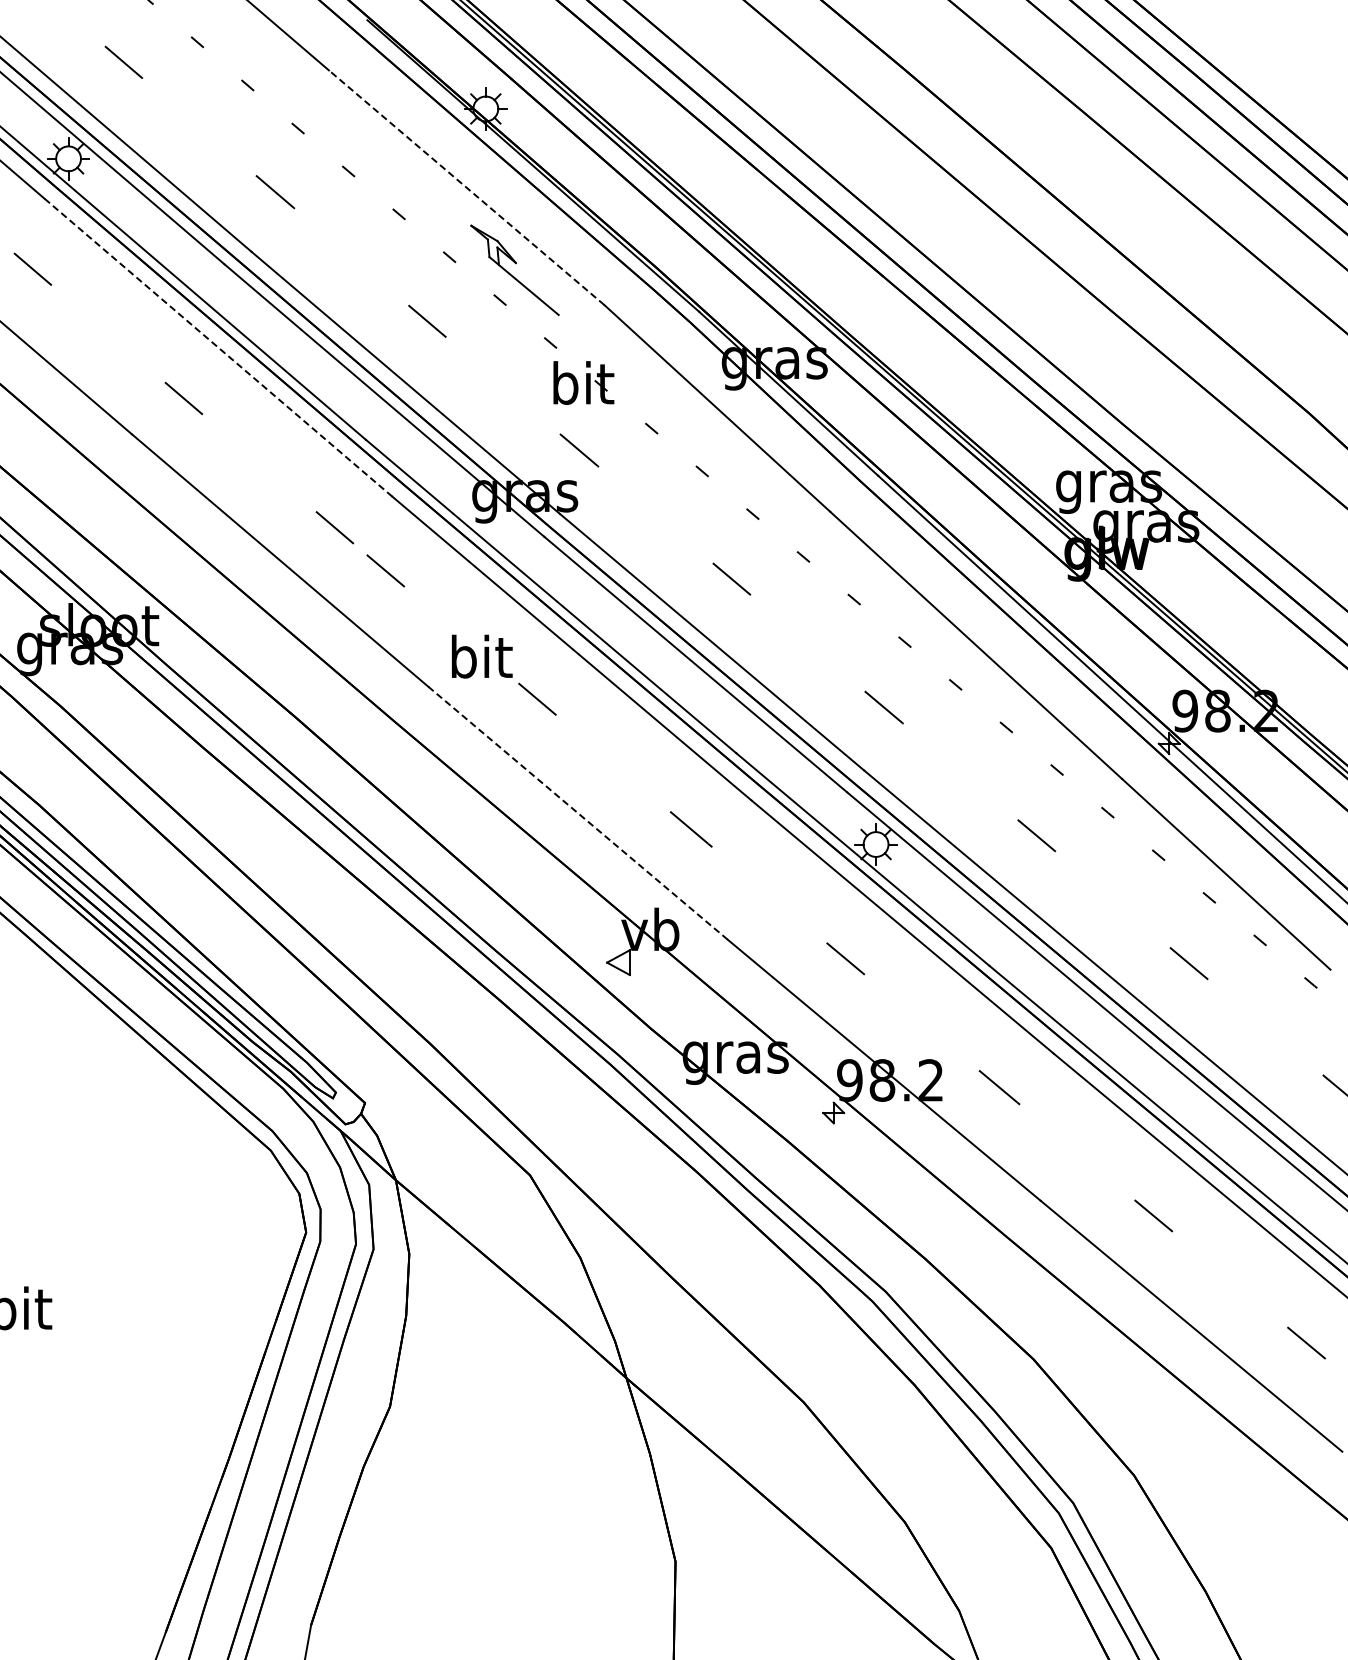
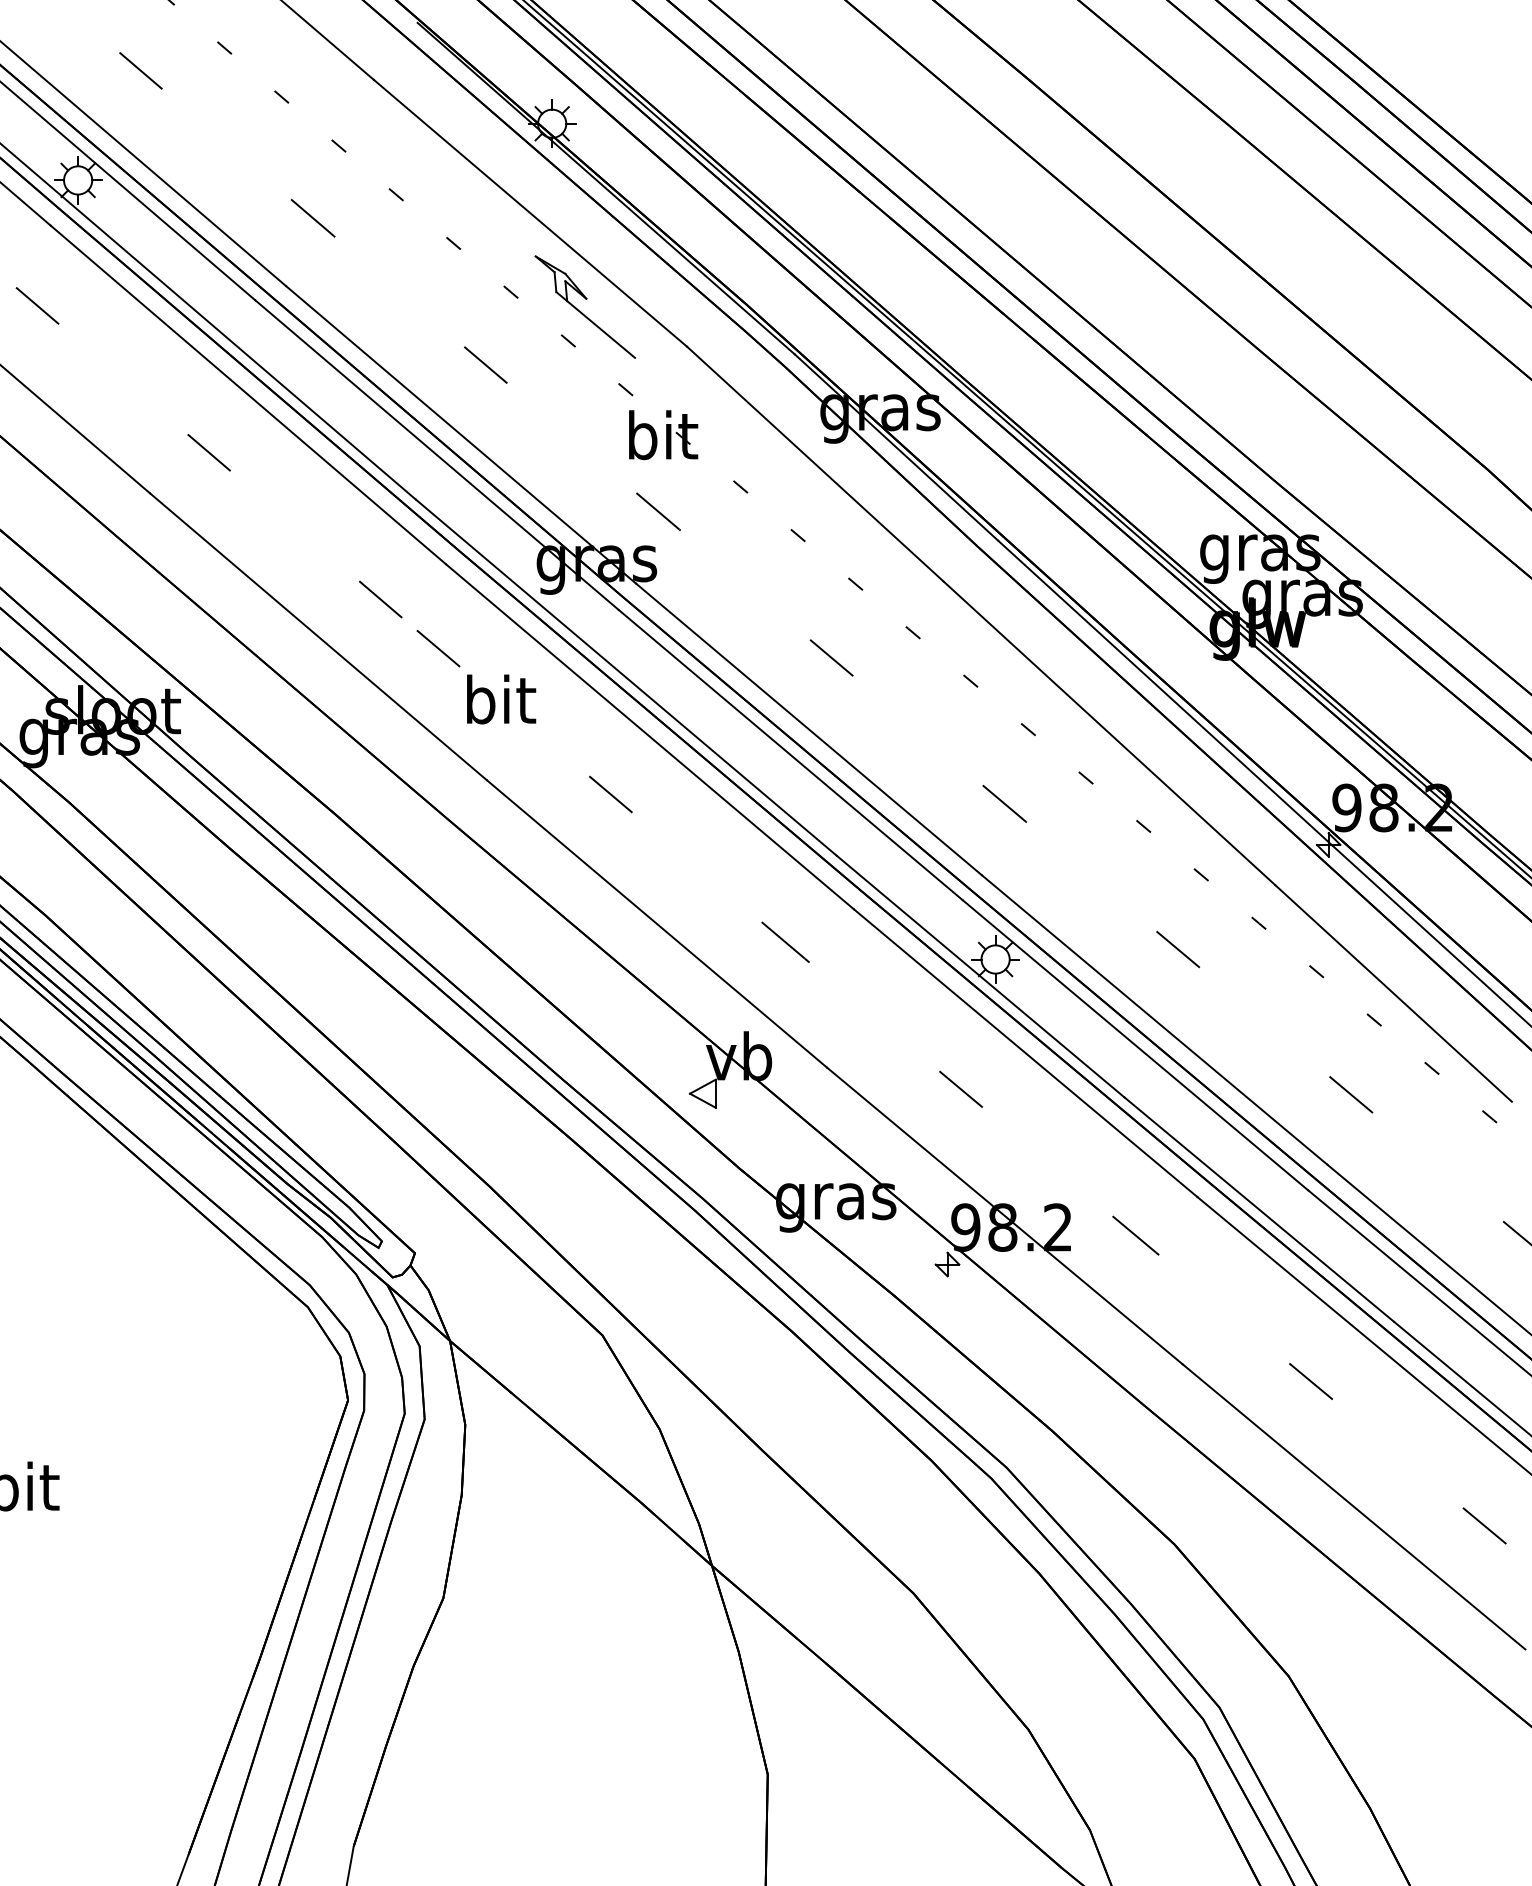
line: (466, 187) -> (530, 212), dashed -> solid
line: (218, 347) -> (248, 394), dashed -> solid
text: (482, 656) -> (501, 699), moved
line: (578, 813) -> (657, 924), dashed -> solid

